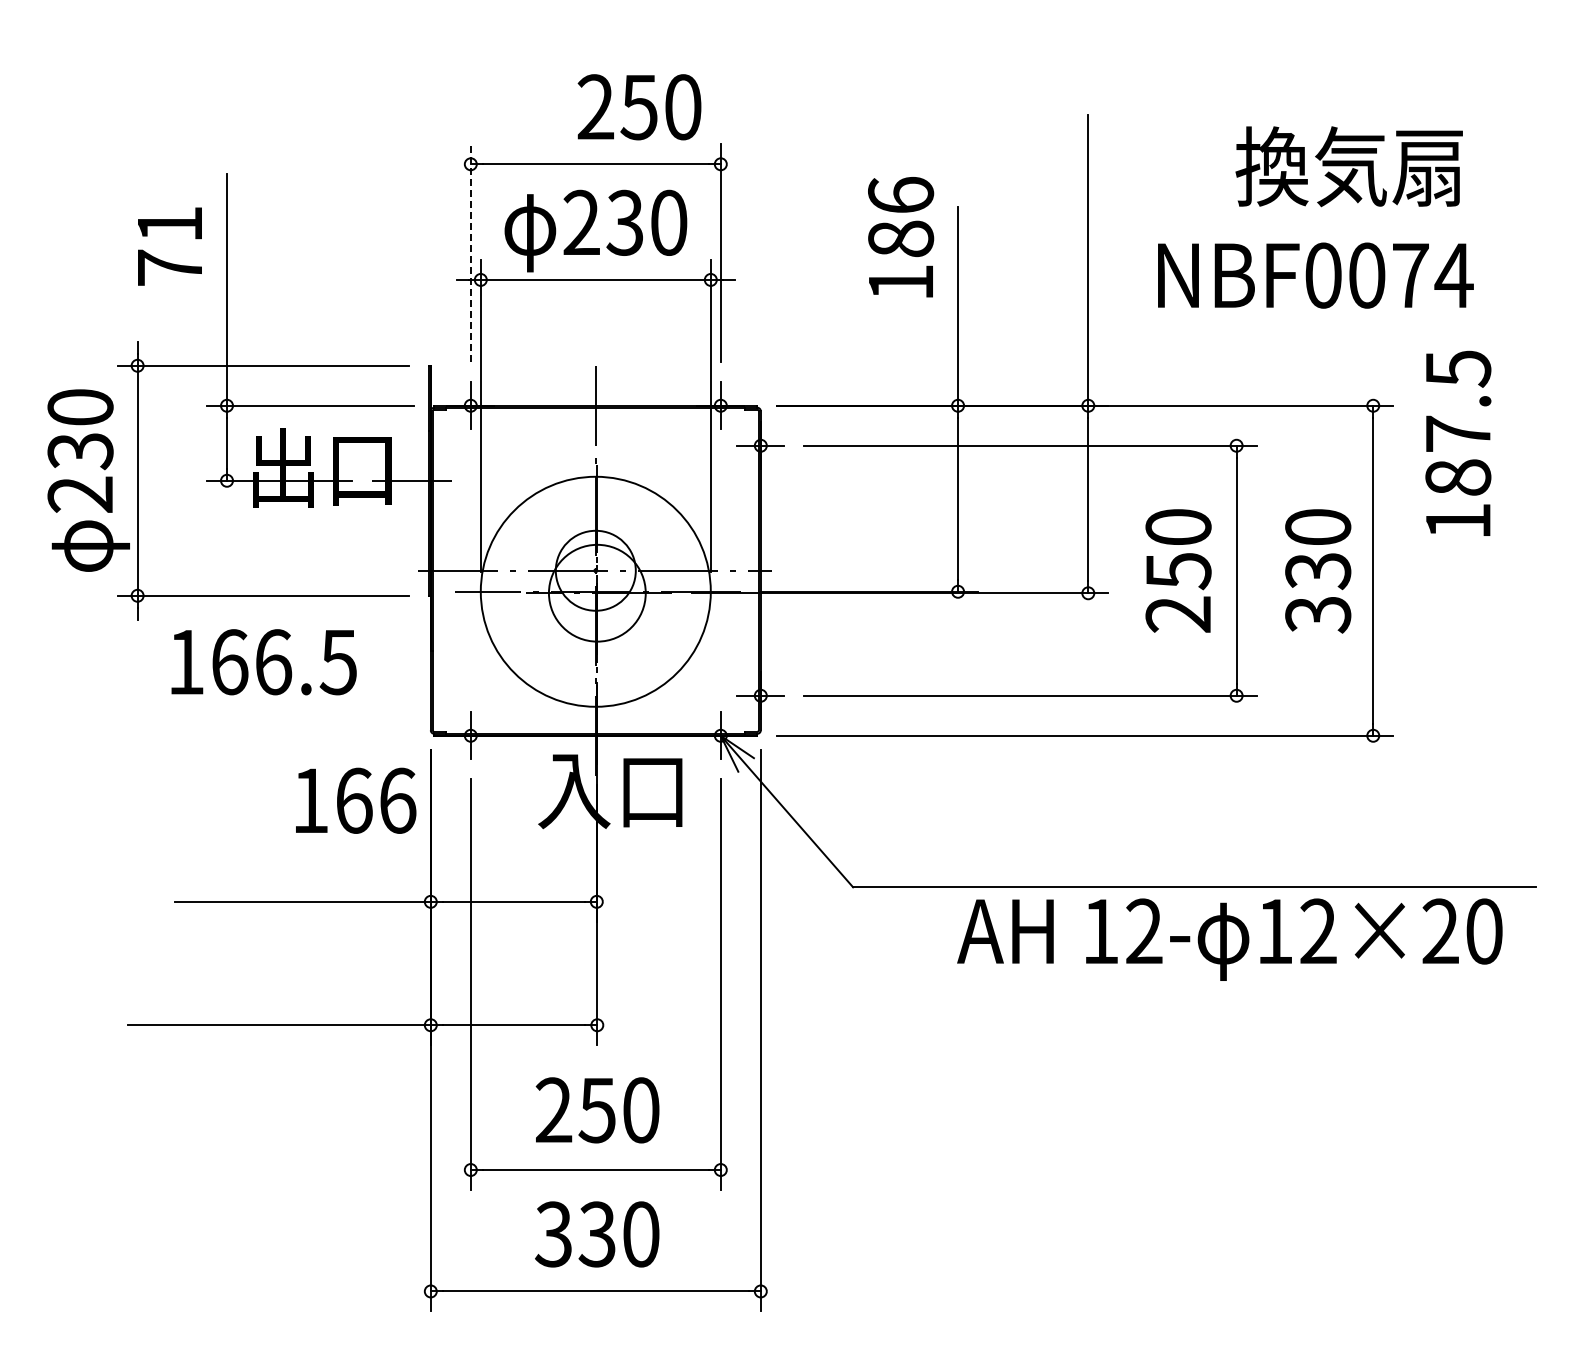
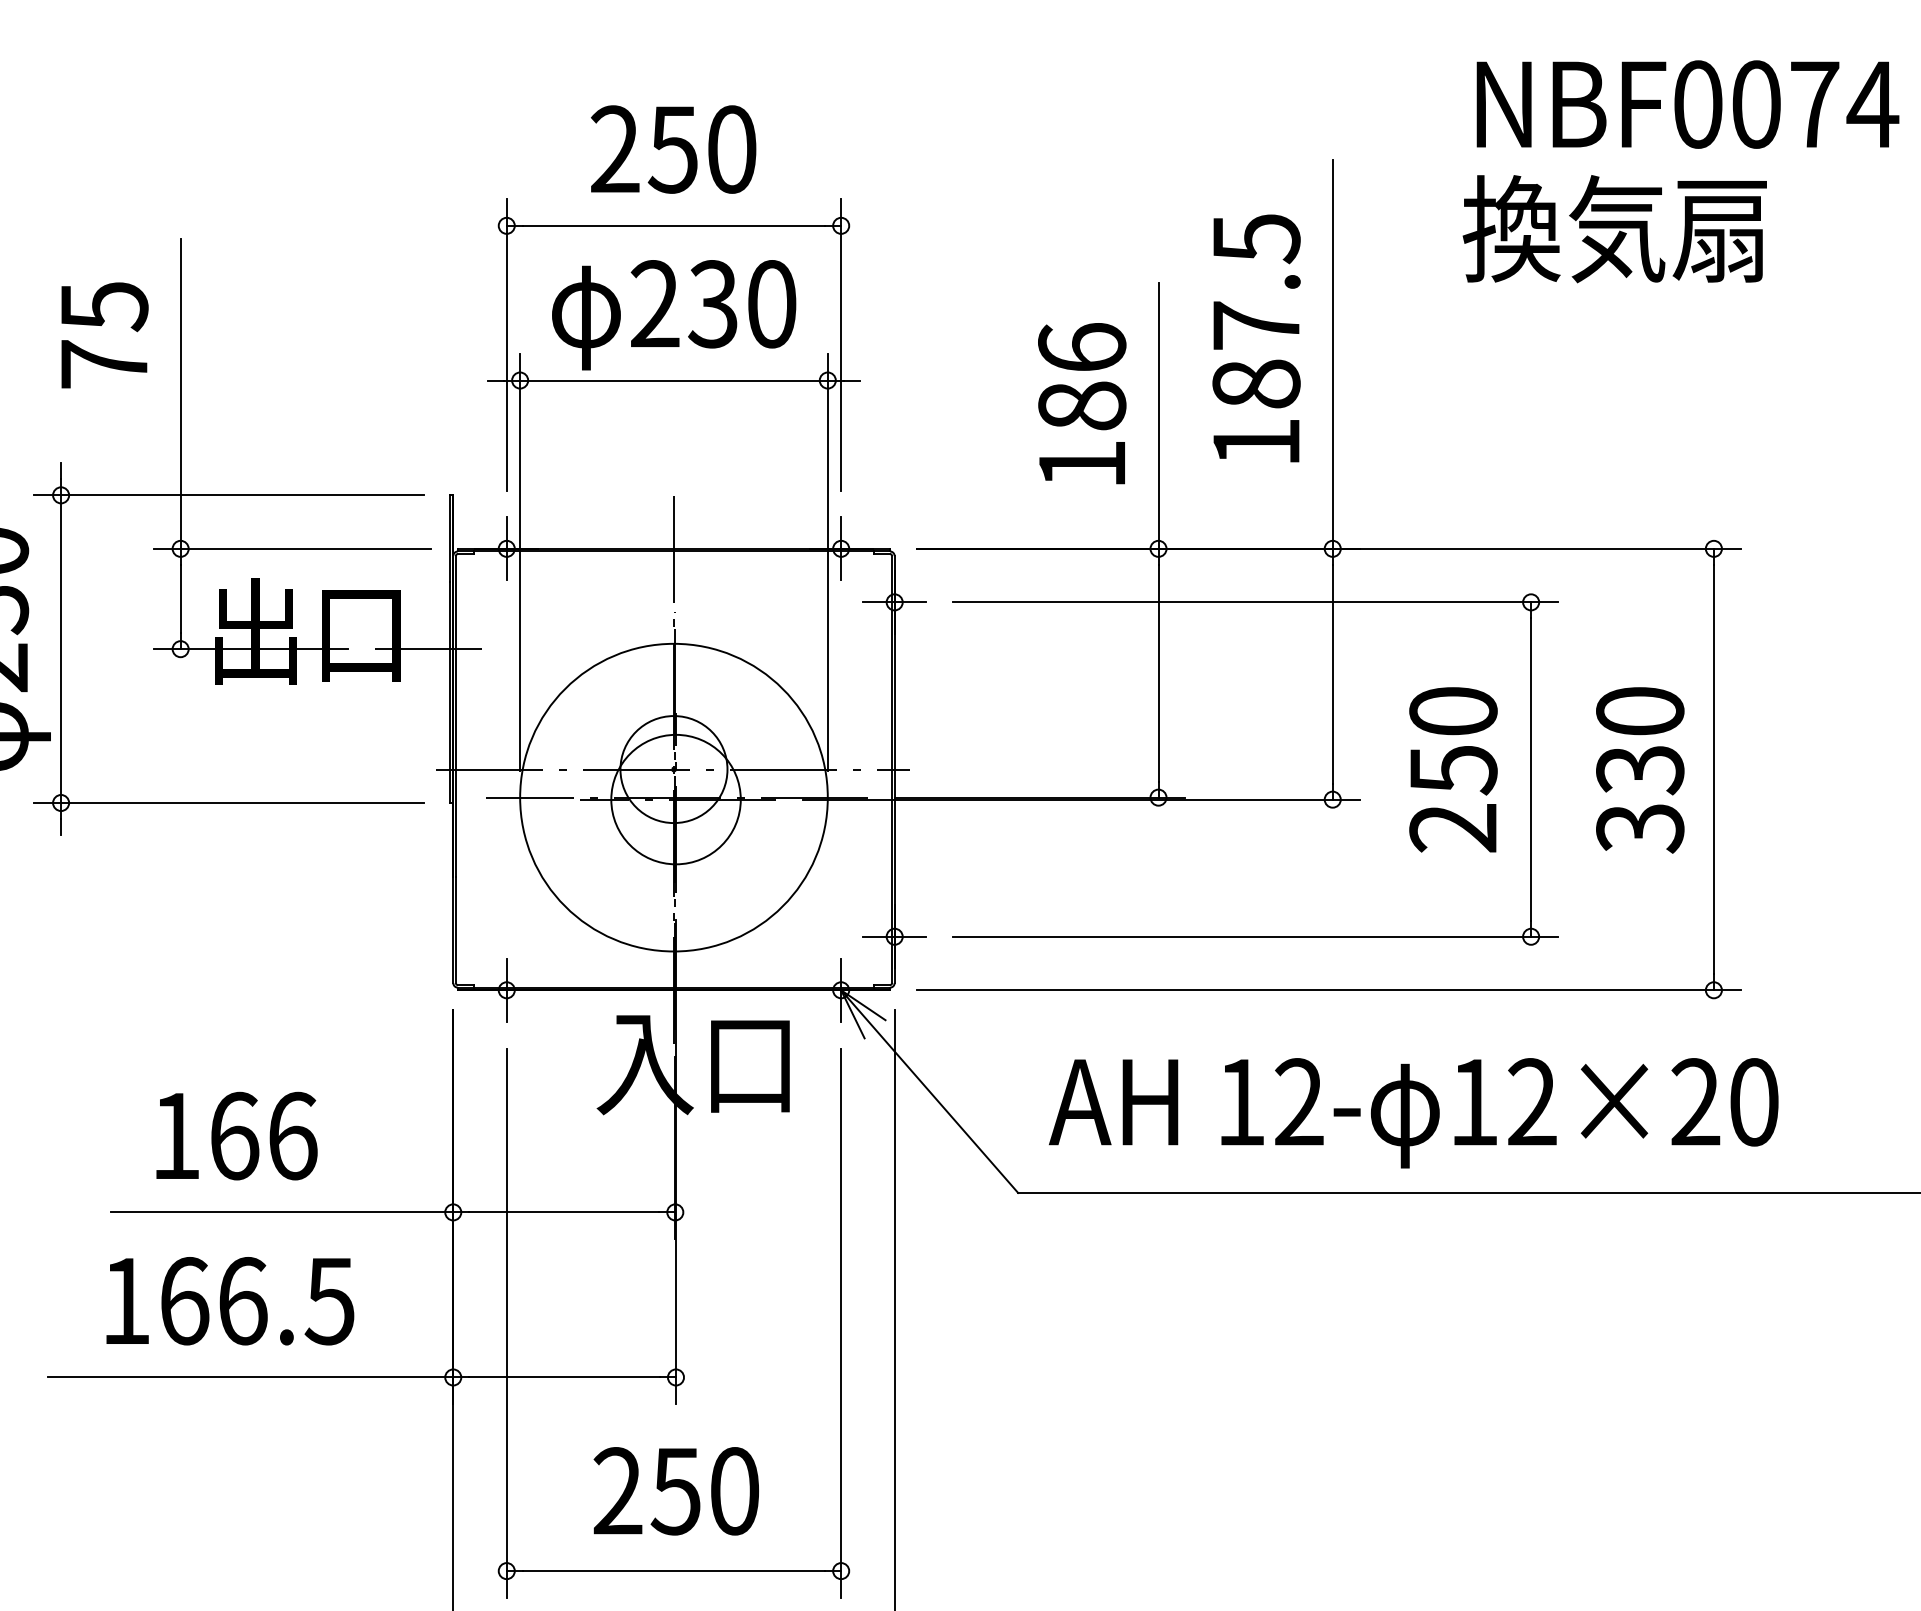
text: (639, 107) -> (673, 149), moved
text: (1348, 166) -> (1613, 228), moved
text: (170, 224) -> (105, 306), 71 -> 75
text: (901, 237) -> (1082, 404), moved
line: (470, 253) -> (506, 345), dashed -> solid
text: (1315, 275) -> (1687, 104), moved
text: (1458, 442) -> (1256, 337), moved
text: (263, 662) -> (229, 1301), moved
text: (356, 800) -> (237, 1135), moved
text: (1229, 939) -> (1413, 1112), moved

